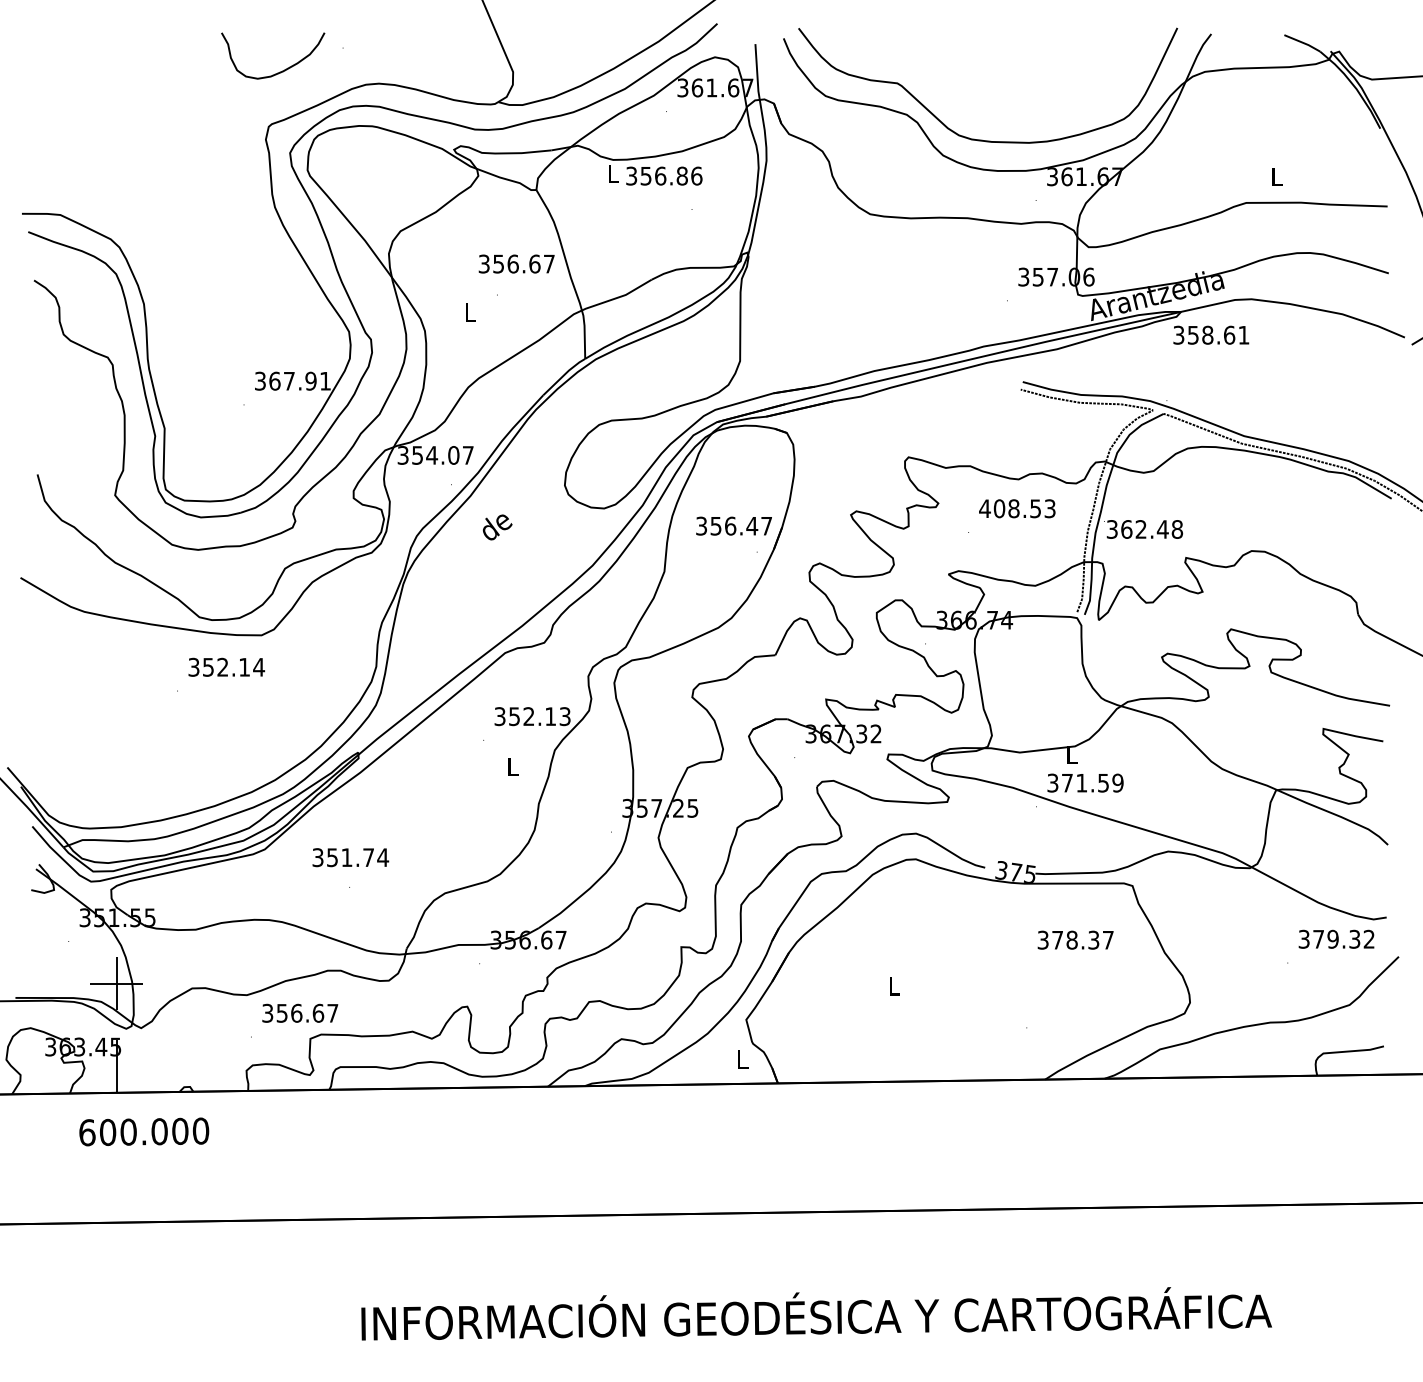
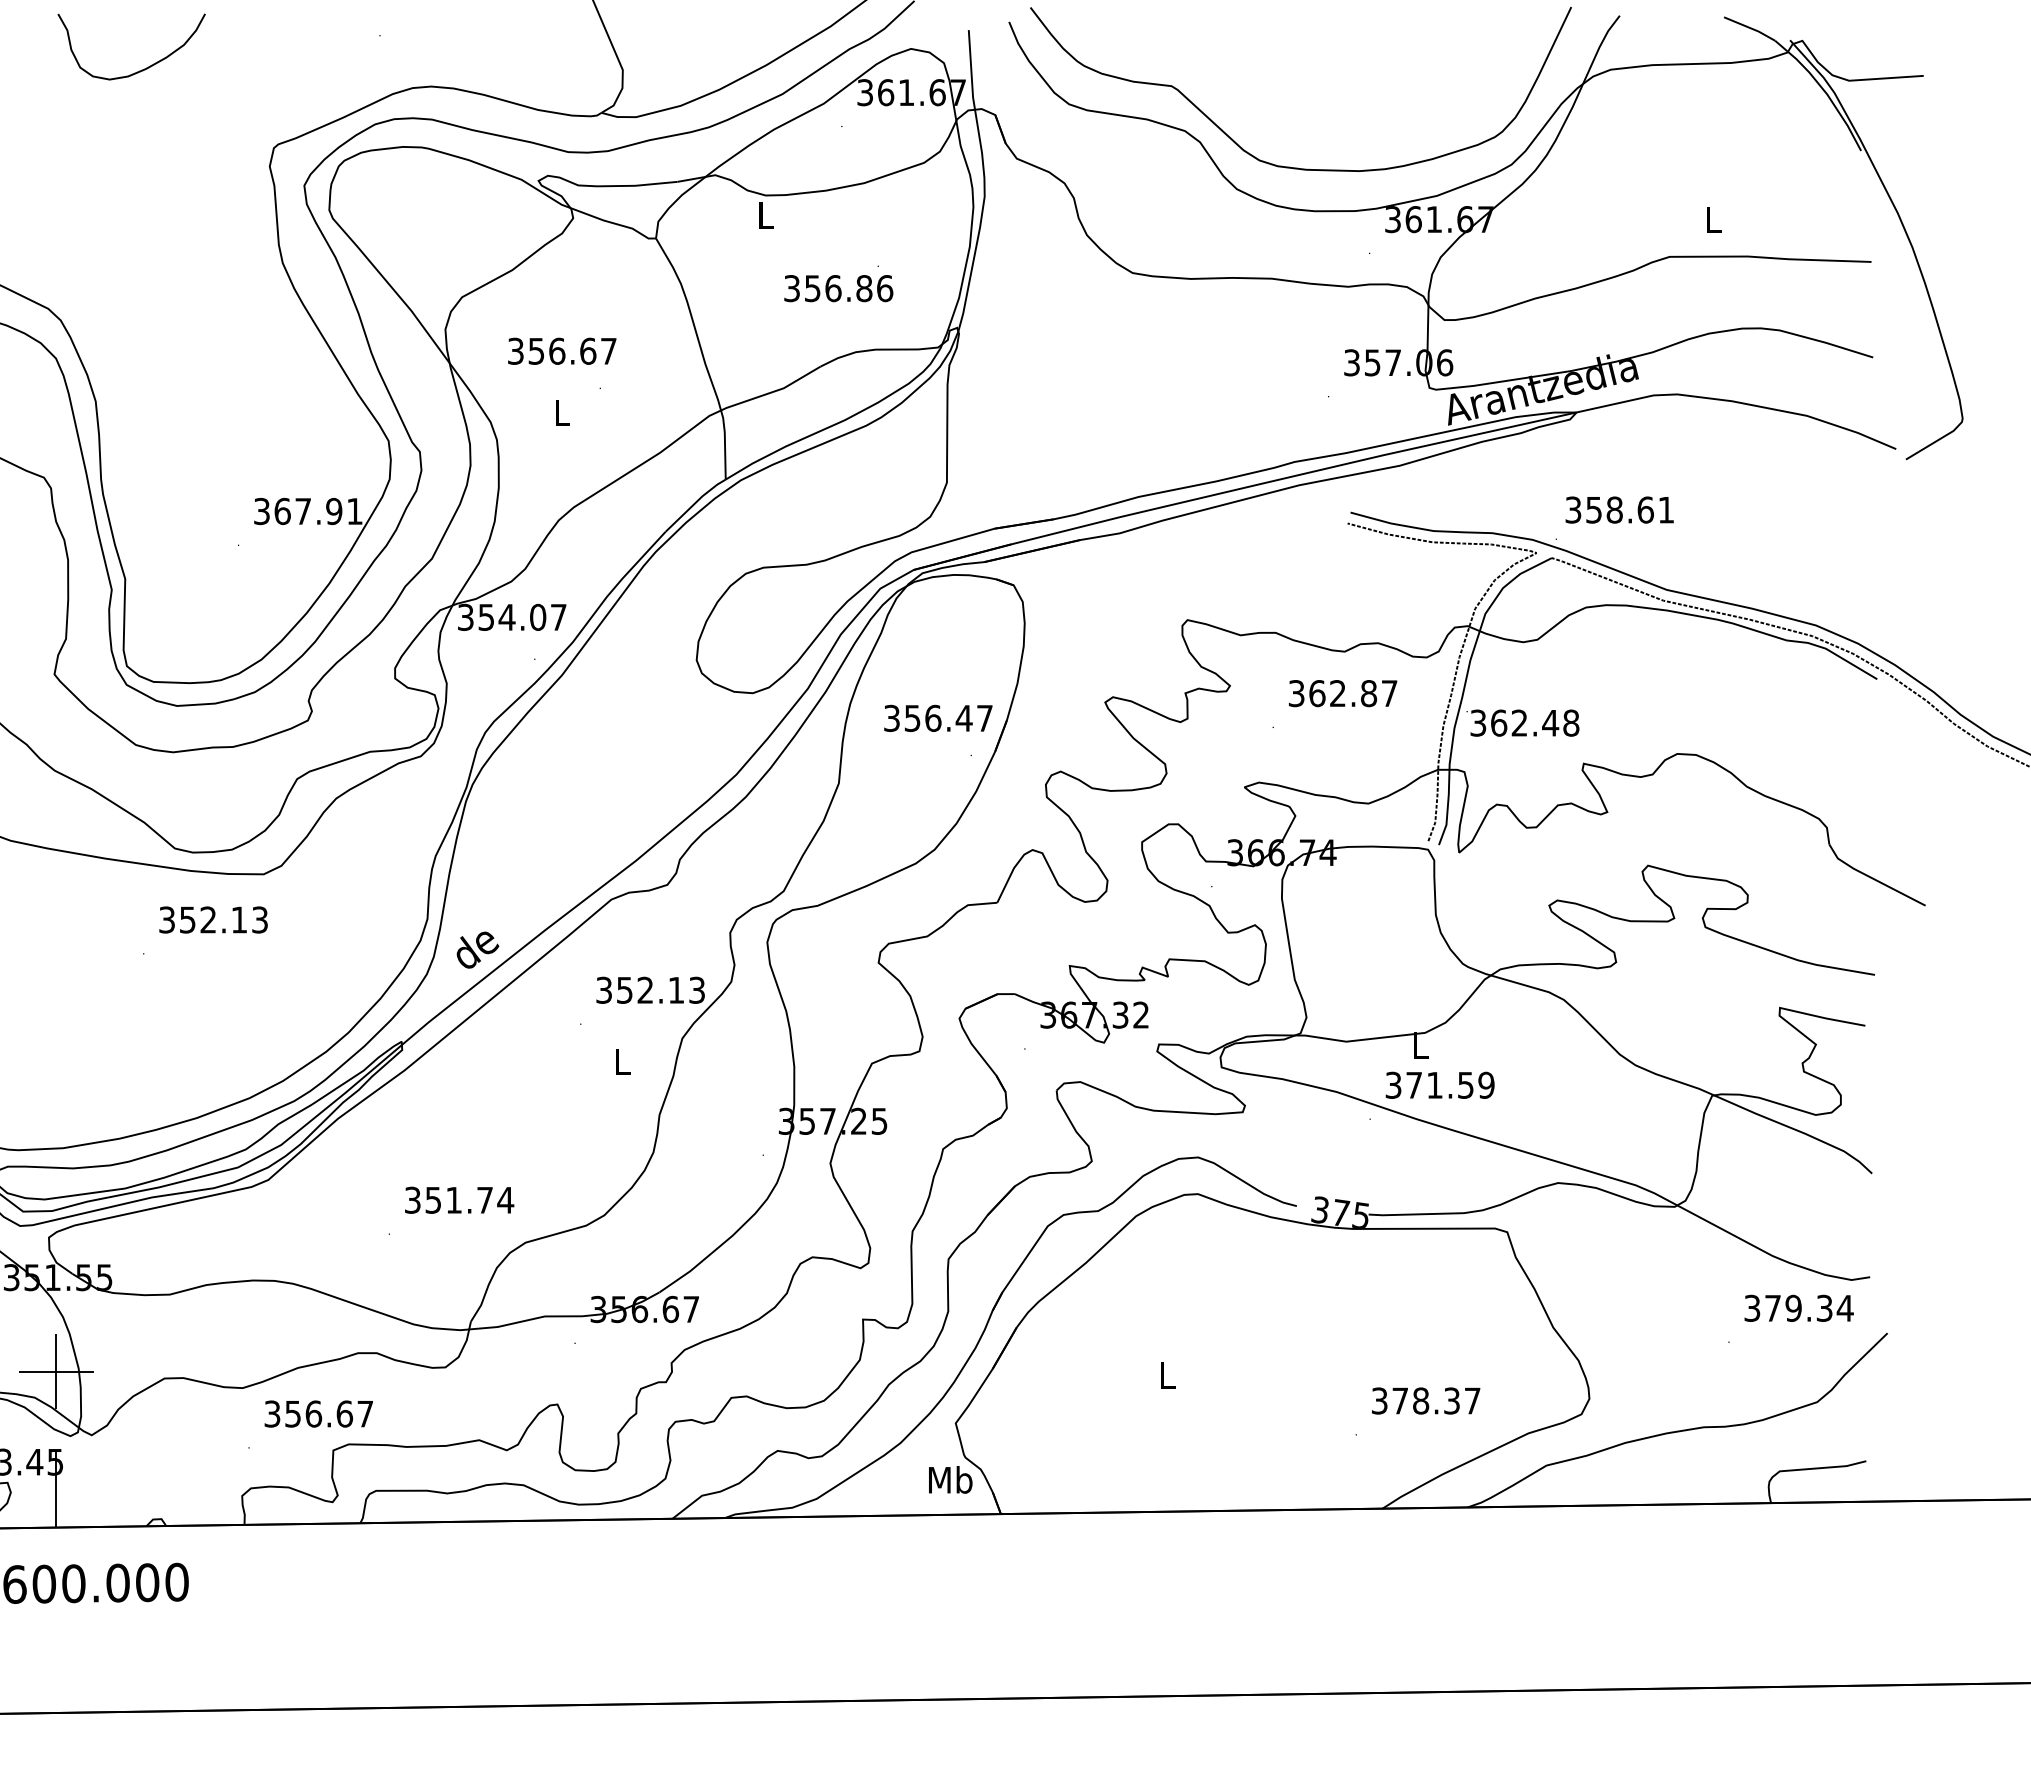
curve: (279, 71) -> (140, 69), moved
text: (664, 175) -> (838, 287), moved
text: (516, 263) -> (561, 350), moved
text: (1211, 334) -> (1620, 508), moved
text: (1017, 508) -> (1343, 693), 408.53 -> 362.87
text: (497, 527) -> (477, 950), moved
text: (259, 666) -> (260, 918), 352.14 -> 352.13
text: (350, 857) -> (459, 1200), moved
text: (1369, 938) -> (1845, 1307), 379.32 -> 379.34
text: (1075, 939) -> (1425, 1400), moved
text: (742, 1059) -> (950, 1479), L -> Mb

